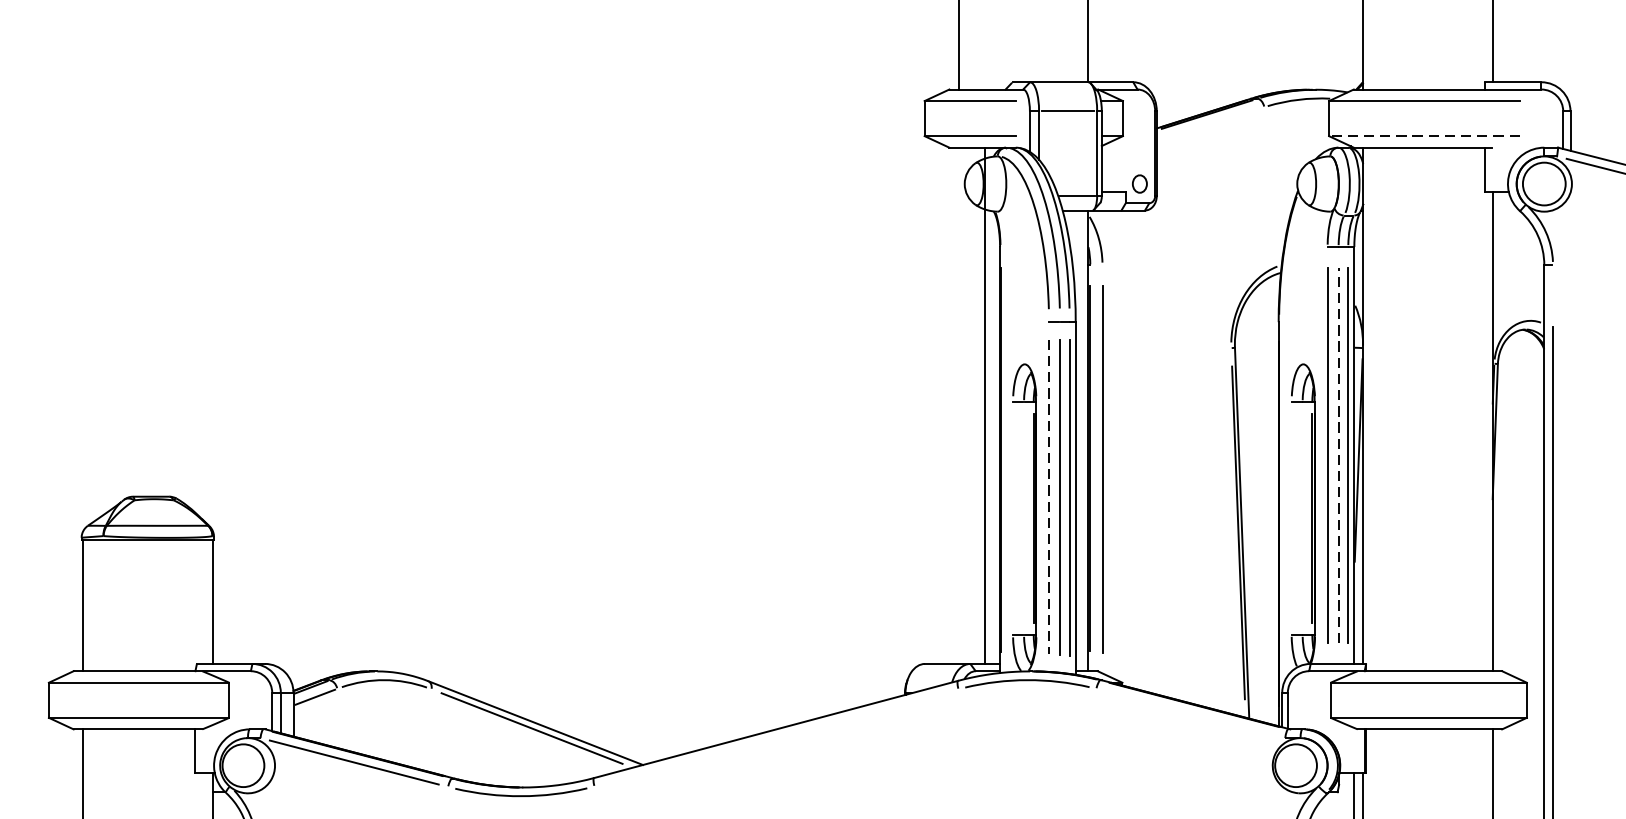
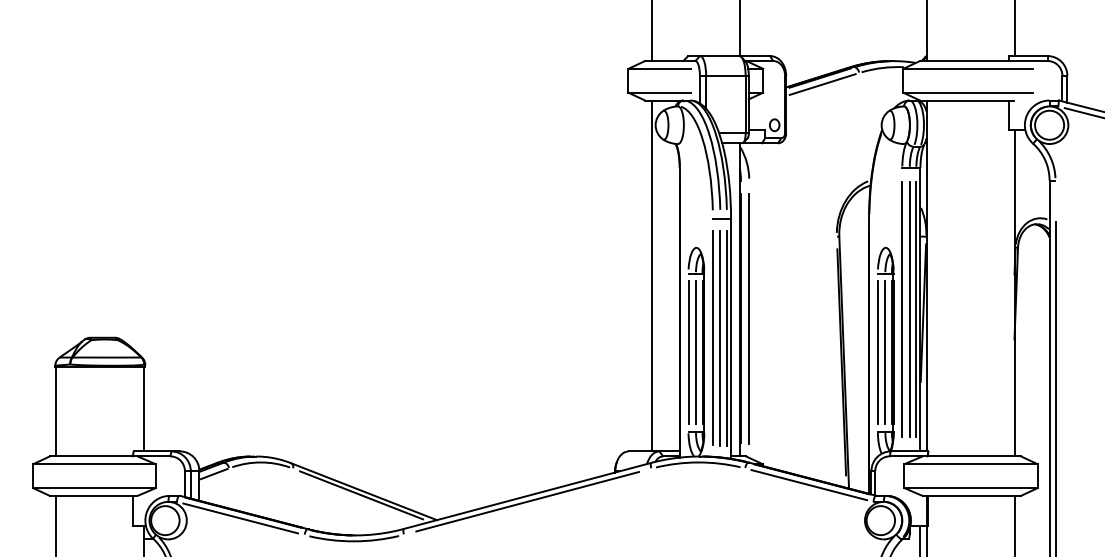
line: (1210, 124) -> (822, 84), added
line: (1425, 135) -> (968, 92), dashed -> solid
line: (985, 405) -> (651, 275), moved
line: (1338, 455) -> (909, 309), dashed -> solid
line: (1048, 497) -> (712, 338), dashed -> solid
line: (1013, 518) -> (688, 352), added
line: (1023, 518) -> (695, 352), added
line: (1291, 518) -> (877, 352), added
line: (1302, 518) -> (885, 352), added
line: (1191, 714) -> (809, 485), added
line: (776, 737) -> (527, 501), added

